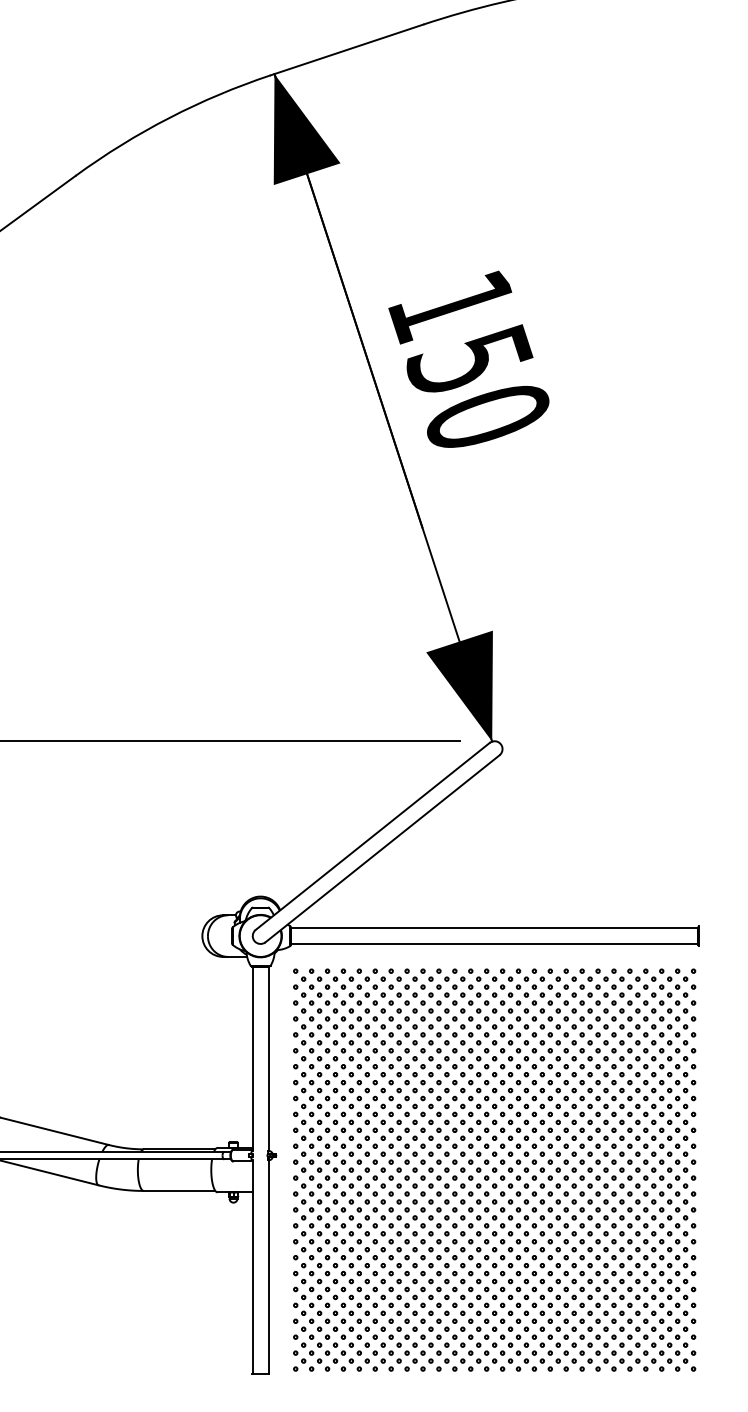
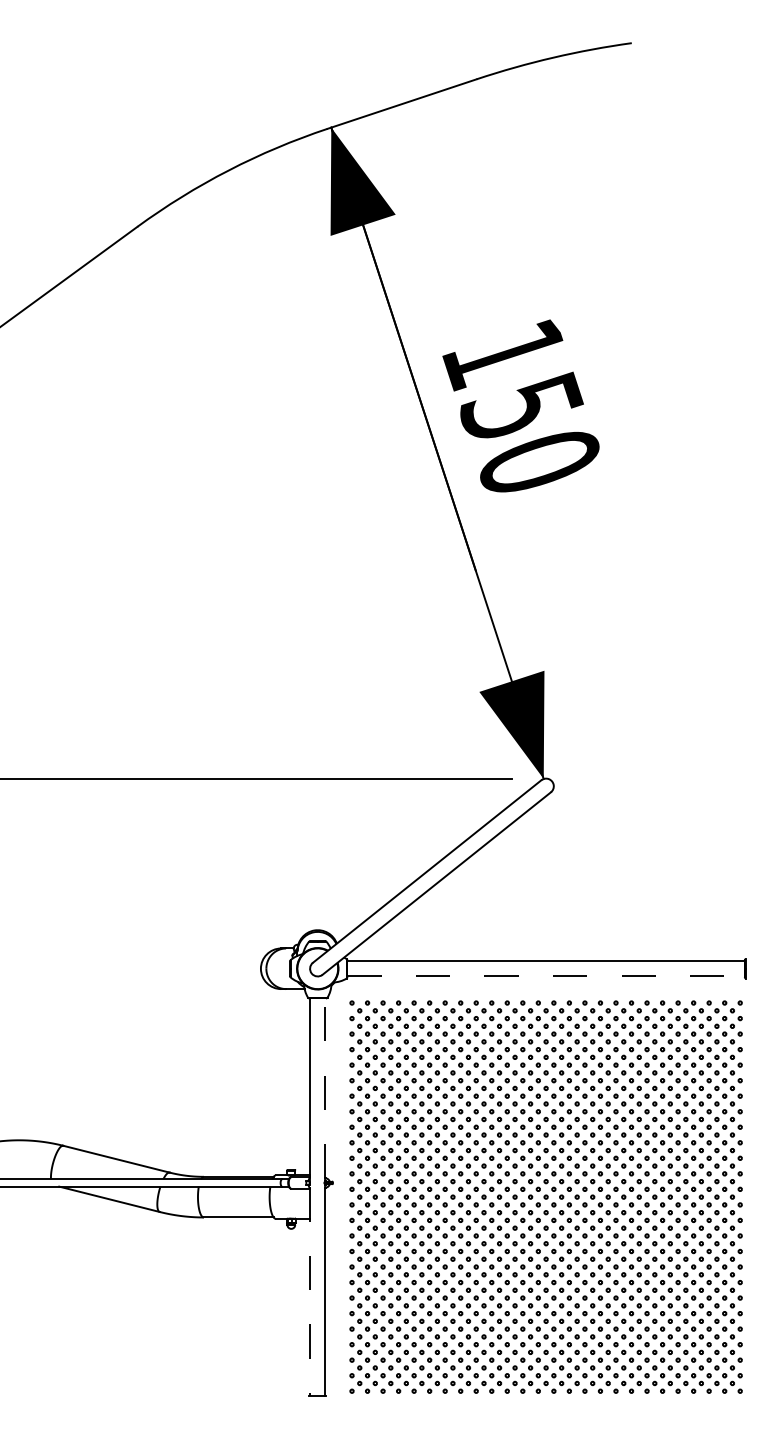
line: (495, 944) -> (546, 976), solid -> dashed
line: (268, 1058) -> (325, 1088), solid -> dashed
line: (253, 1267) -> (310, 1292), solid -> dashed

